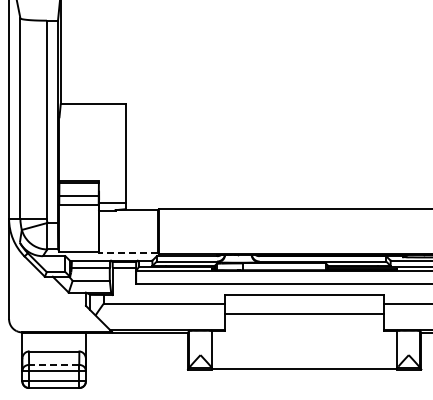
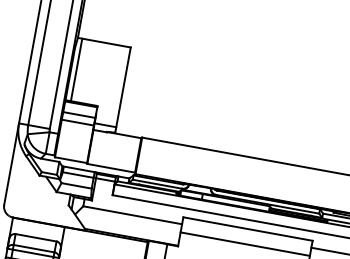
line: (66, 142) -> (76, 69), added
line: (128, 252) -> (111, 168), dashed -> solid
line: (53, 364) -> (33, 248), dashed -> solid

